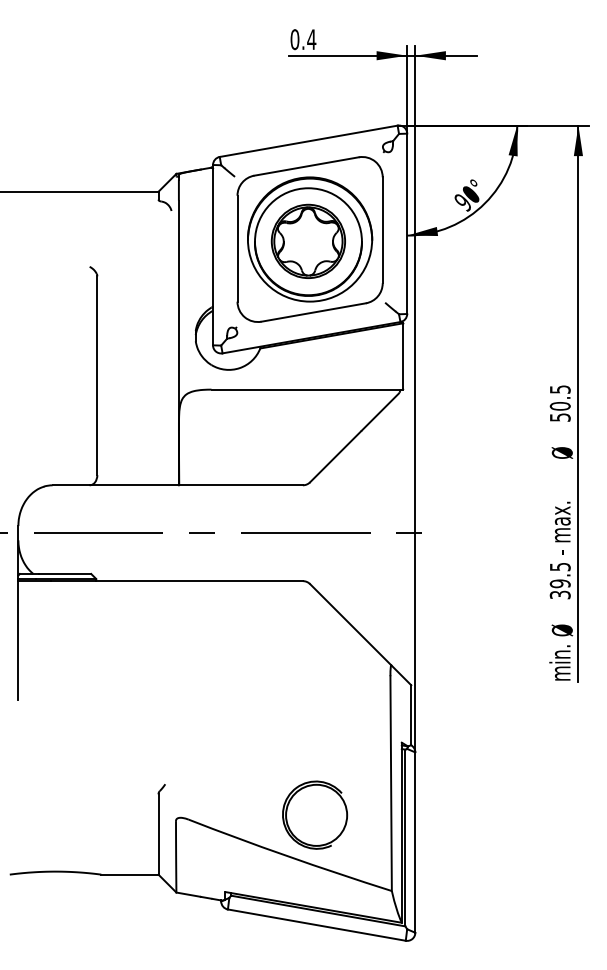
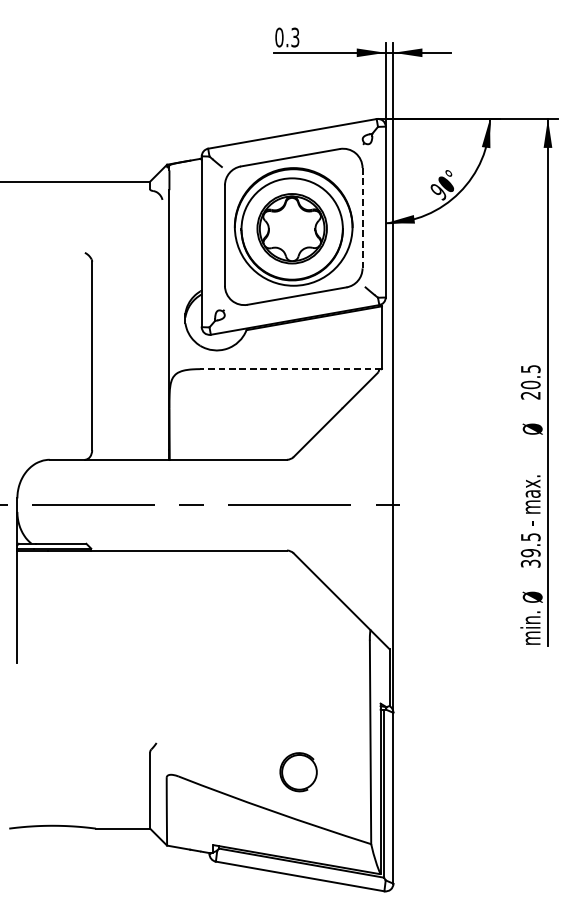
text: (311, 39) -> (295, 37), 0.4 -> 0.3
line: (382, 230) -> (362, 218), solid -> dashed
line: (307, 389) -> (291, 369), solid -> dashed
text: (559, 417) -> (530, 395), 50.5 -> 20.5
part: (315, 814) -> (298, 771), size x0.6

